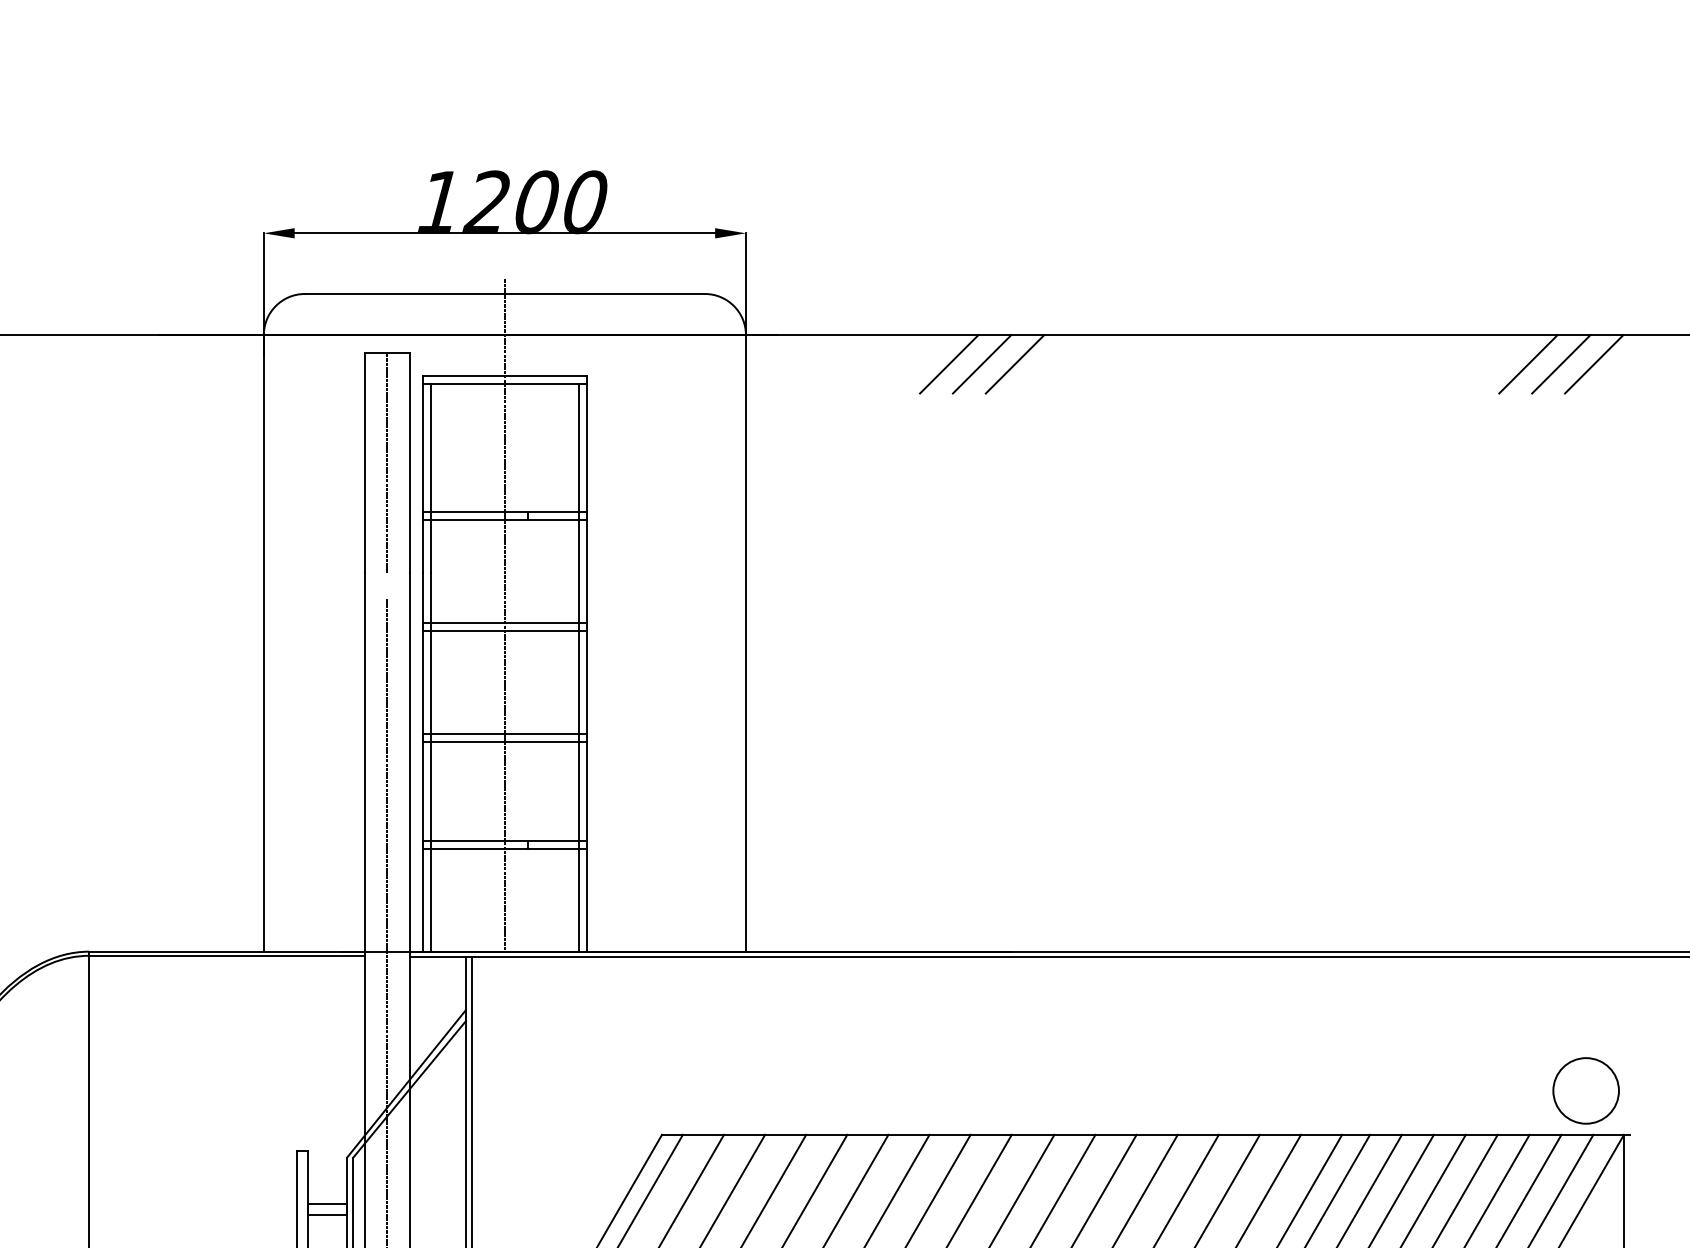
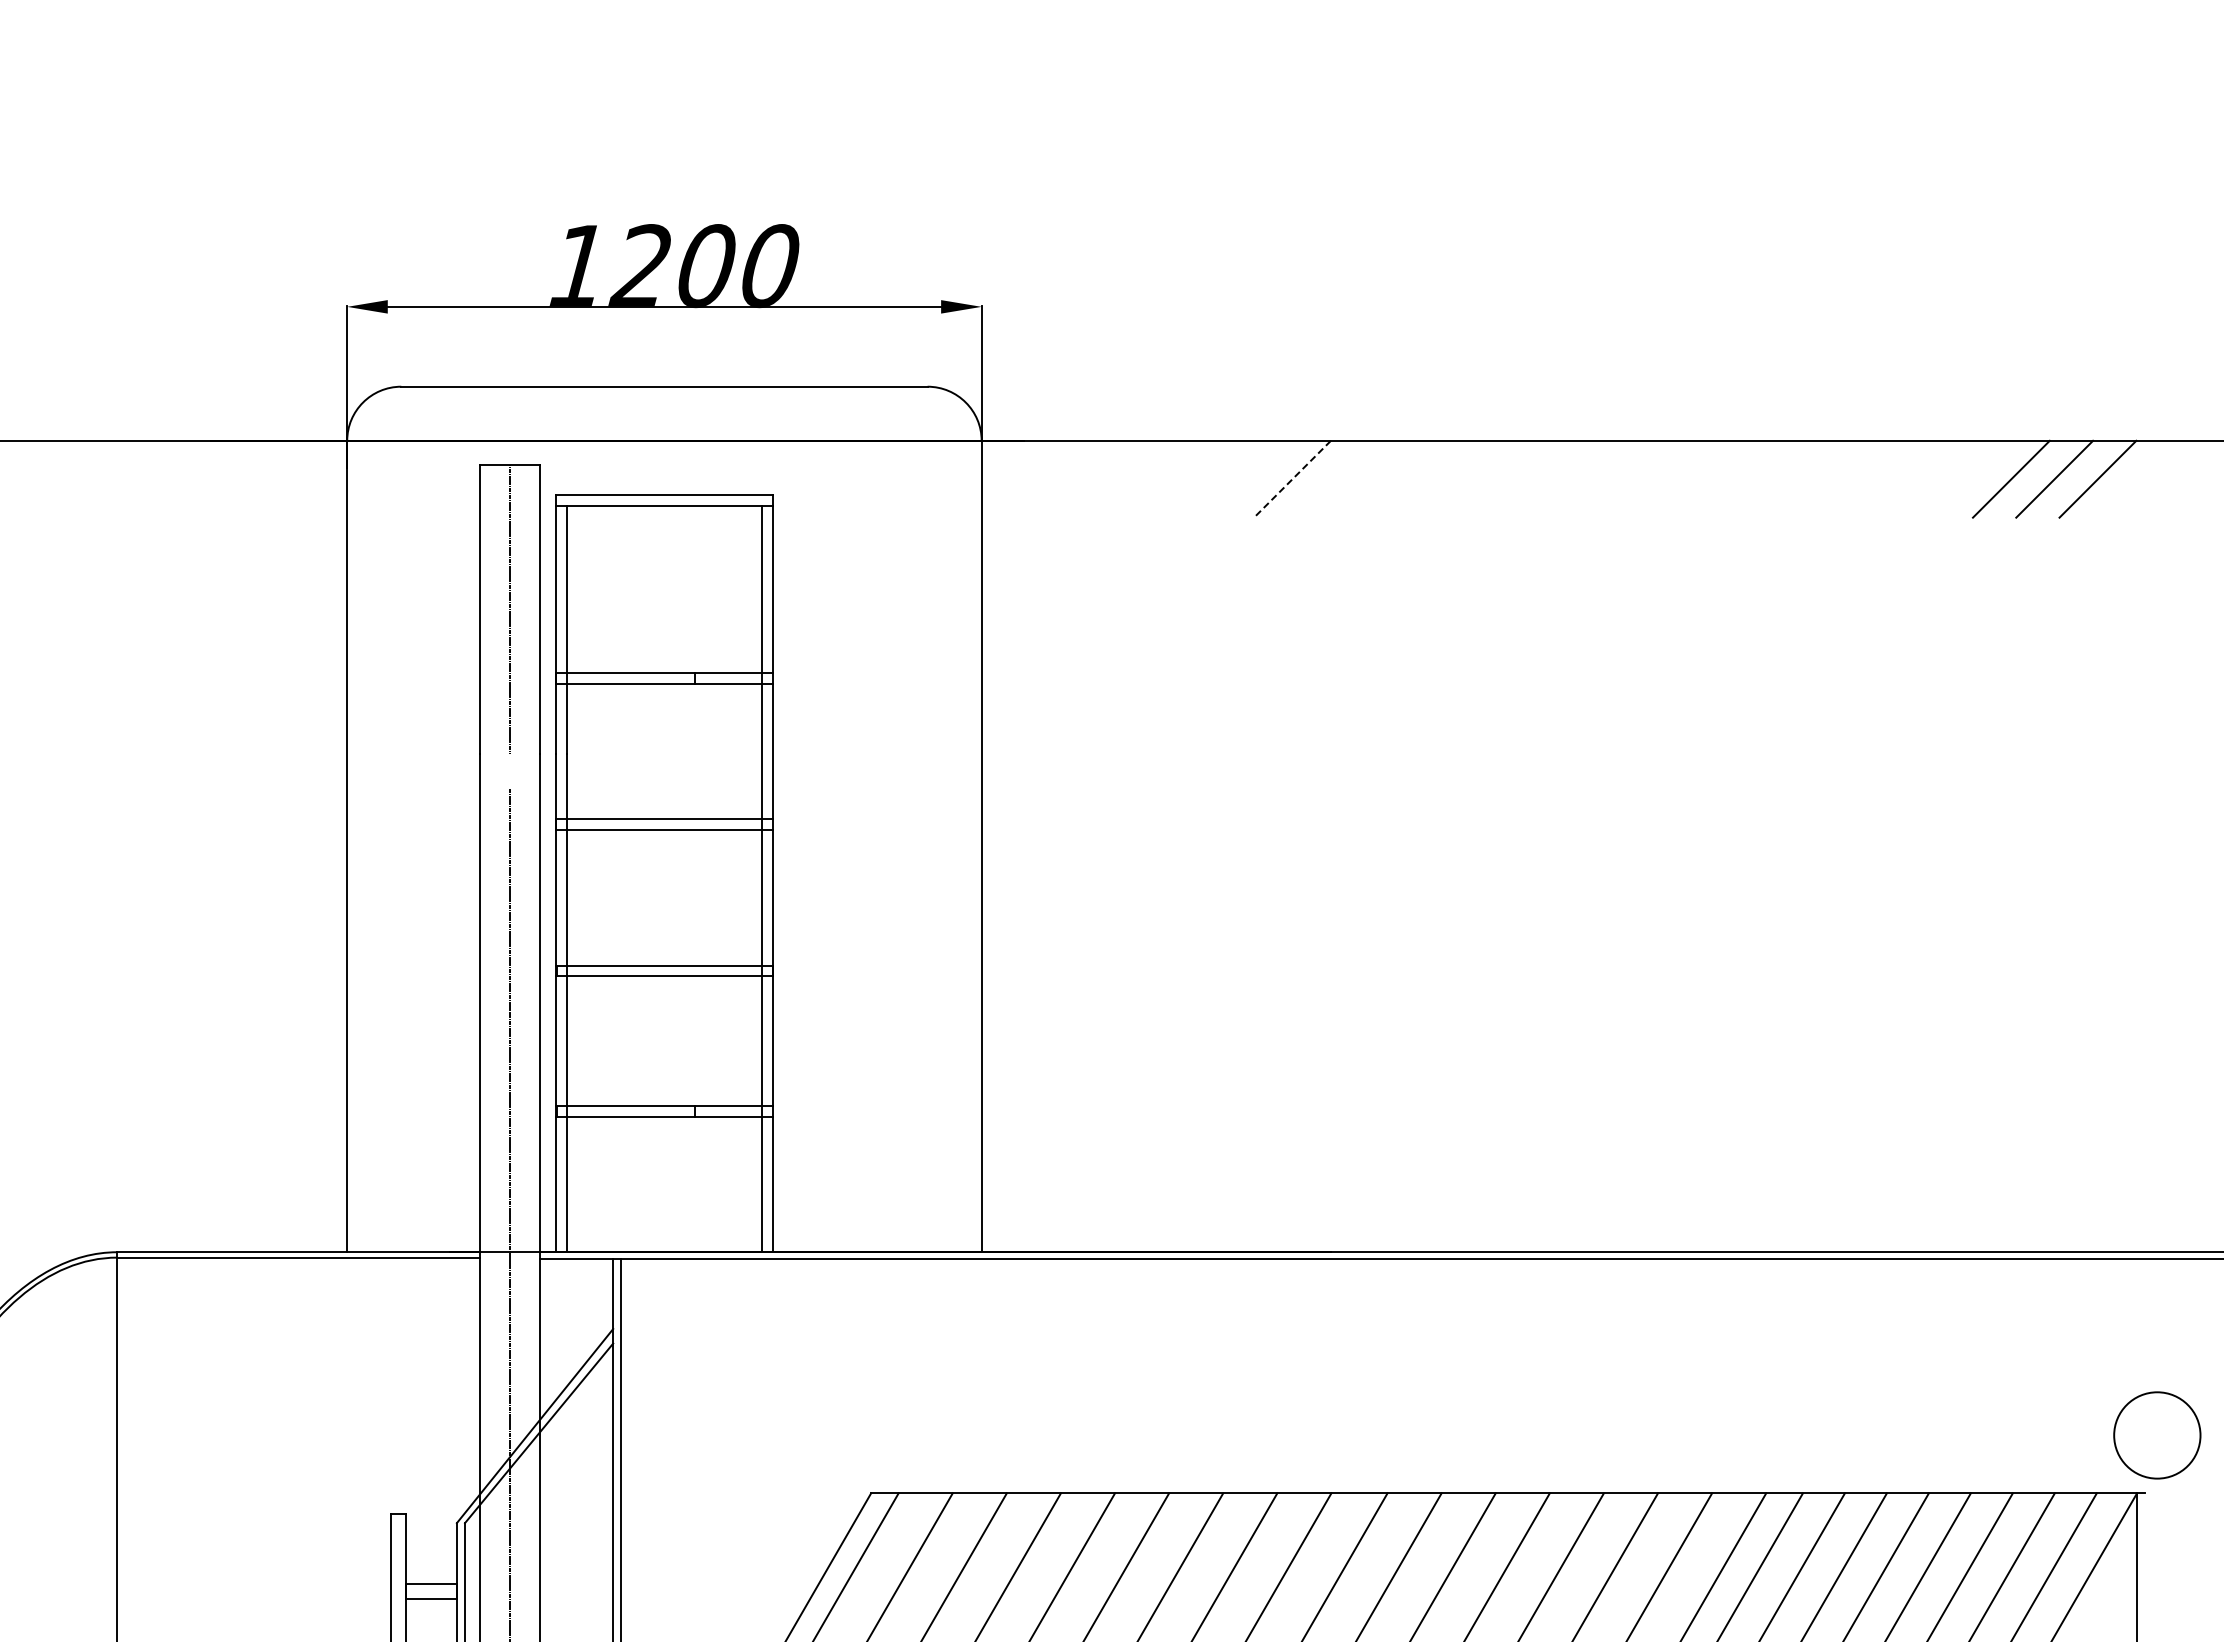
line: (948, 363) -> (1248, 478), removed
line: (1014, 363) -> (1335, 478), removed
line: (982, 364) -> (1292, 479), solid -> dashed
line: (504, 615) -> (664, 809), removed
circle: (1586, 1090) -> (2157, 1435), moved

